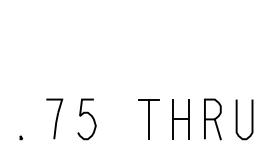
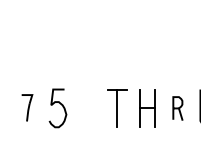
part: (54, 118) -> (27, 107), size x0.7
part: (212, 119) -> (177, 108), size x0.6

